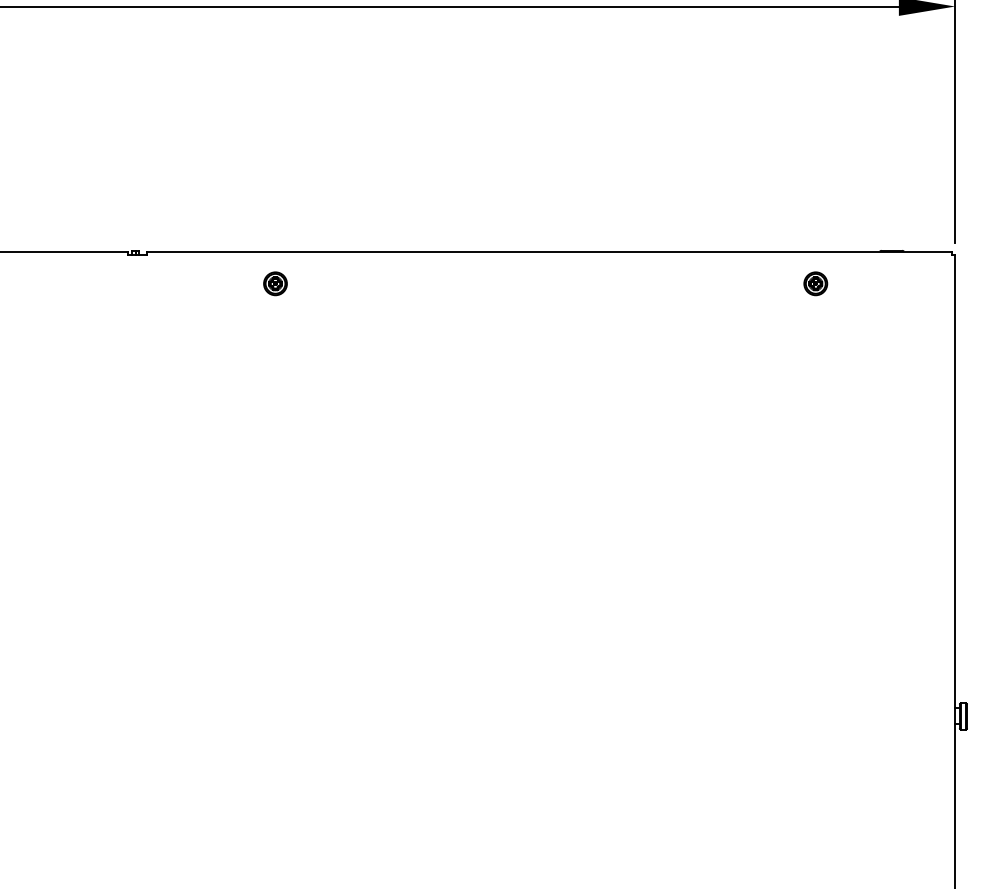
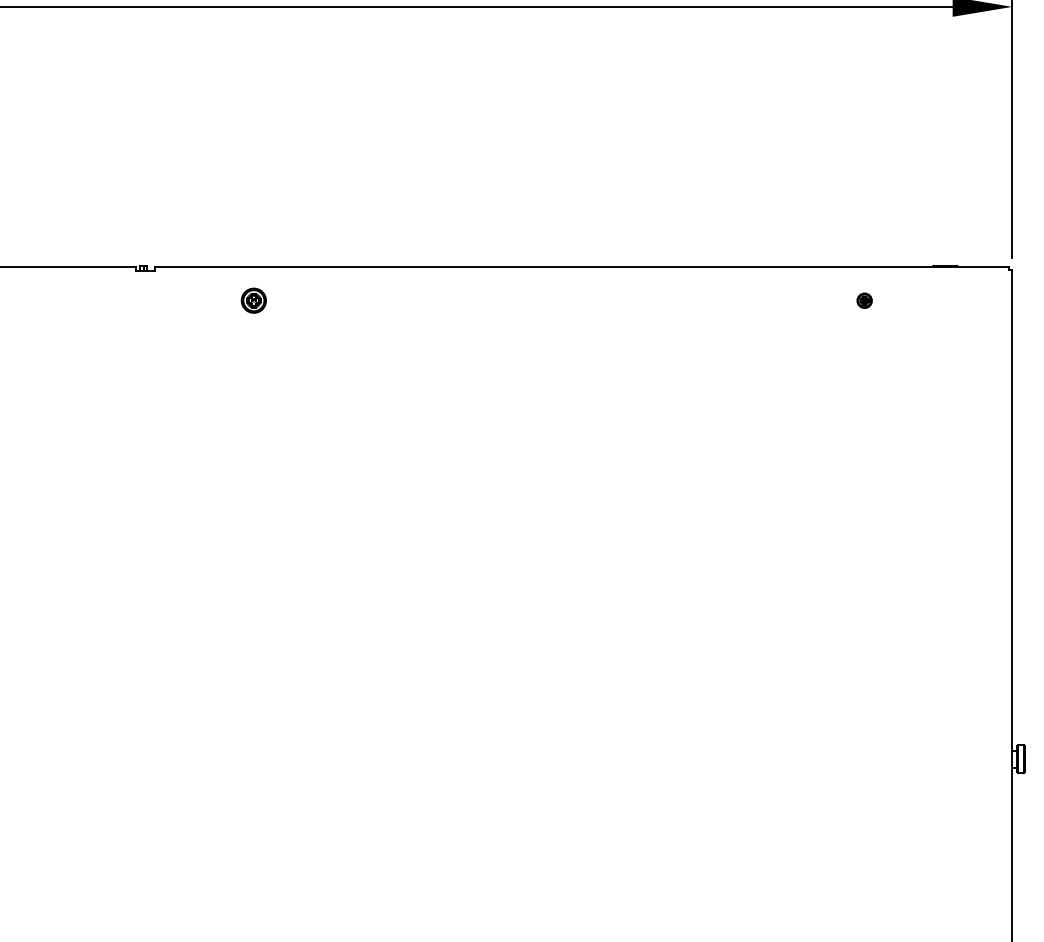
part: (275, 283) -> (253, 300), moved
part: (815, 283) -> (864, 300), size x0.6

